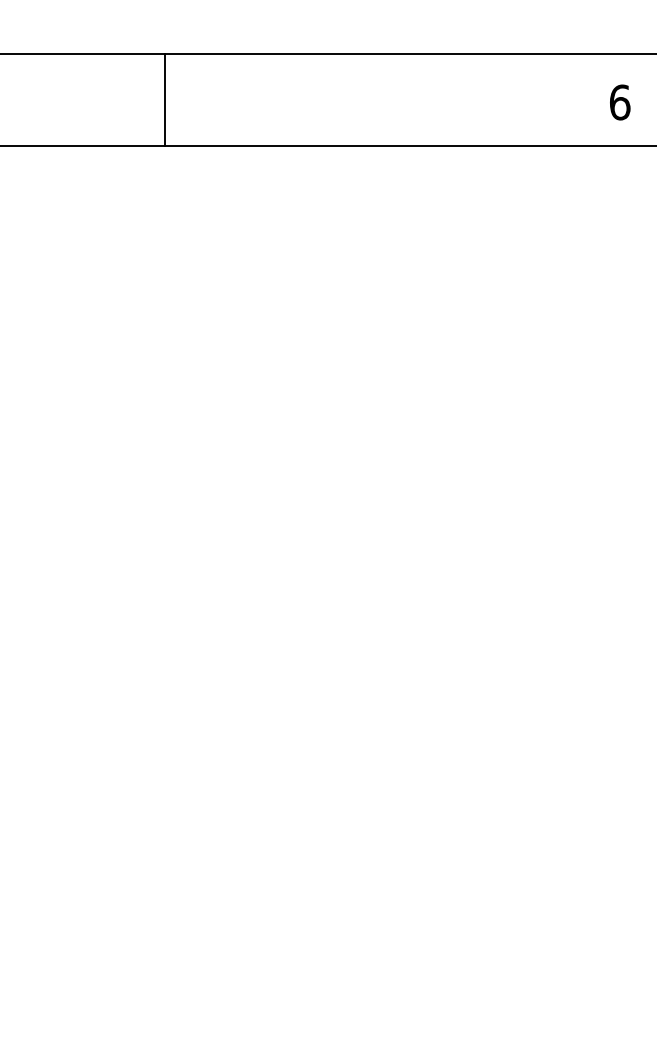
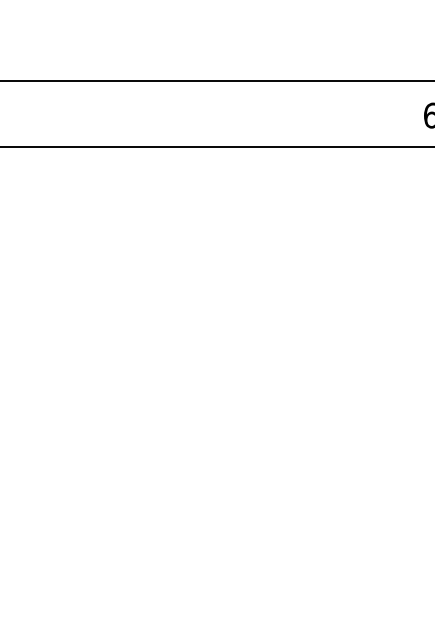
line: (164, 99) -> (101, 113), removed

